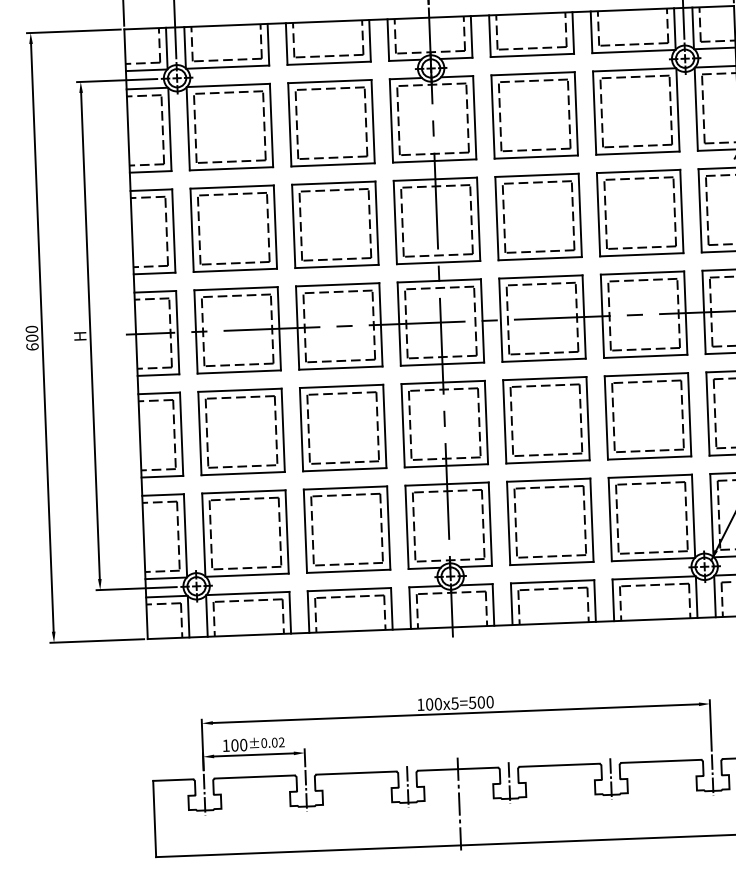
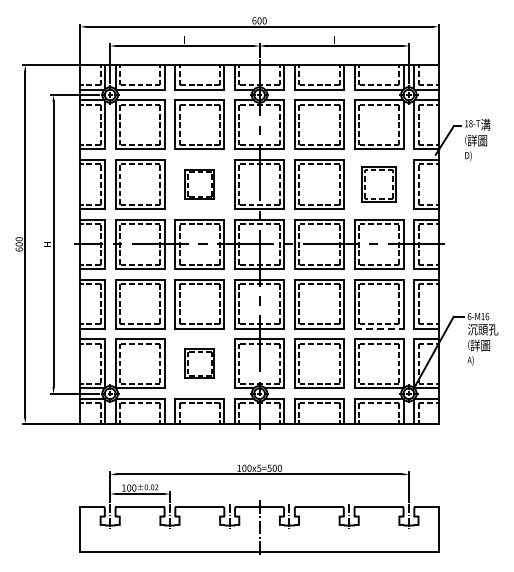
part: (640, 212) -> (379, 184), size x0.7
part: (334, 224) -> (199, 184), size x0.6
line: (650, 457) -> (379, 328), solid -> dashed
part: (346, 529) -> (199, 363), size x0.6

